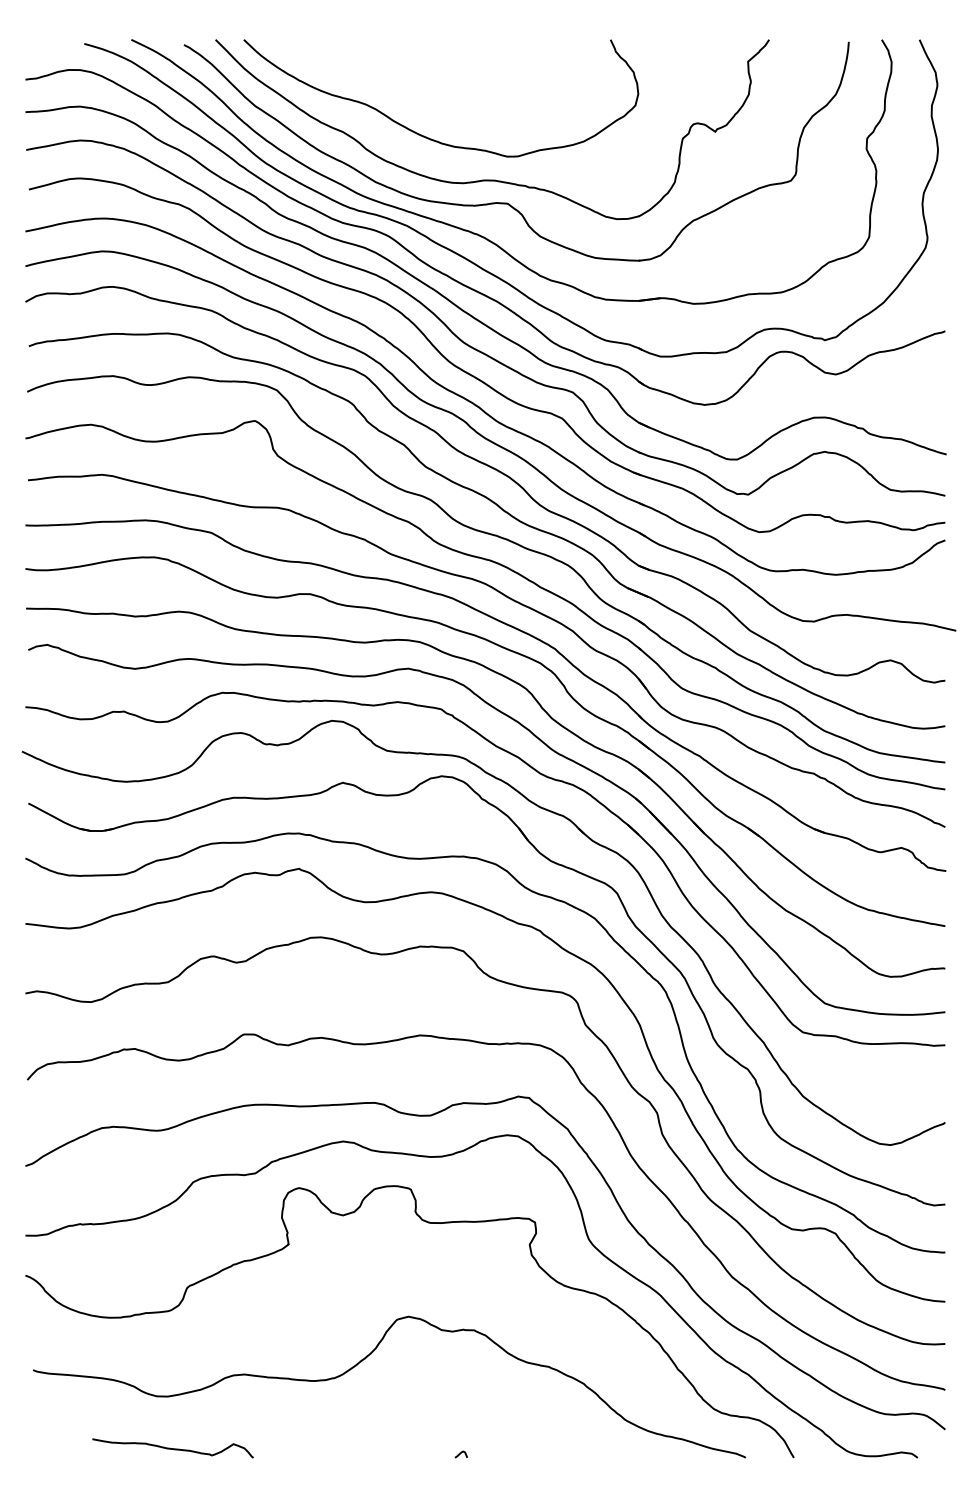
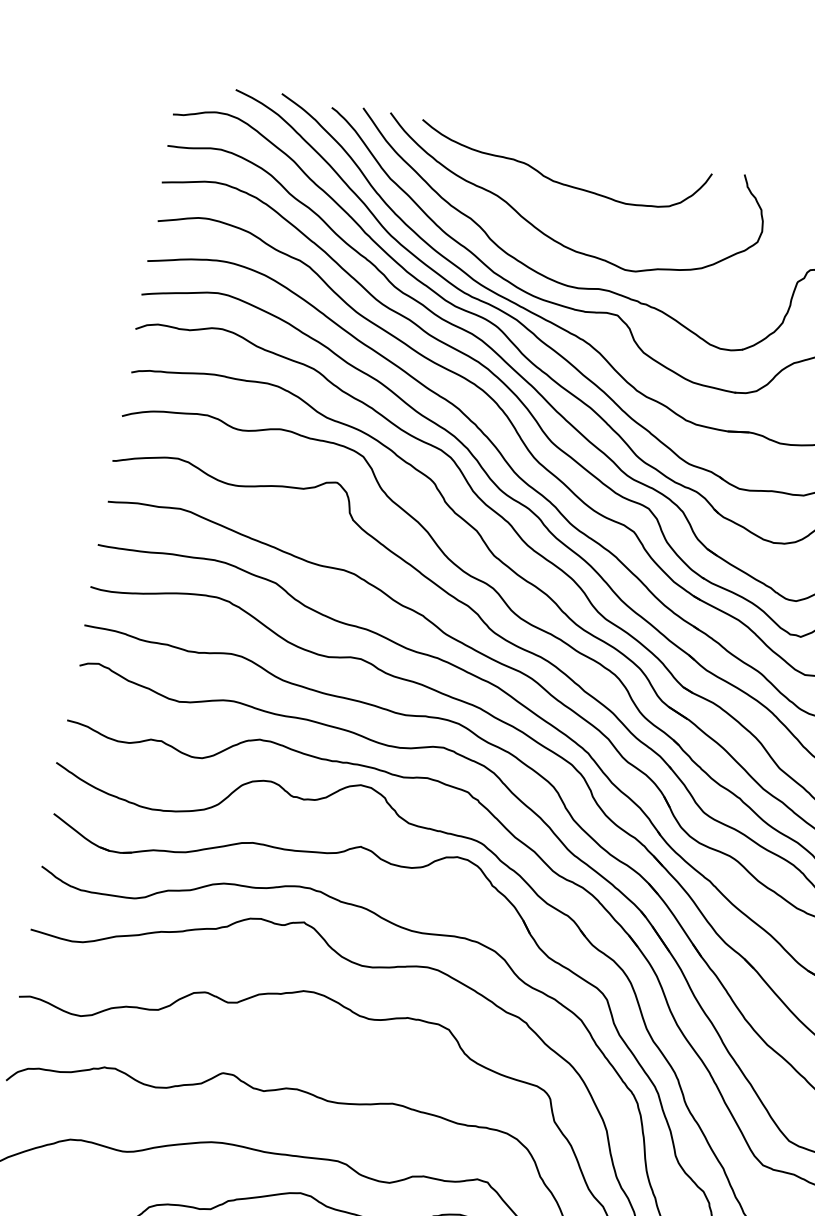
curve: (425, 79) -> (559, 181), added

